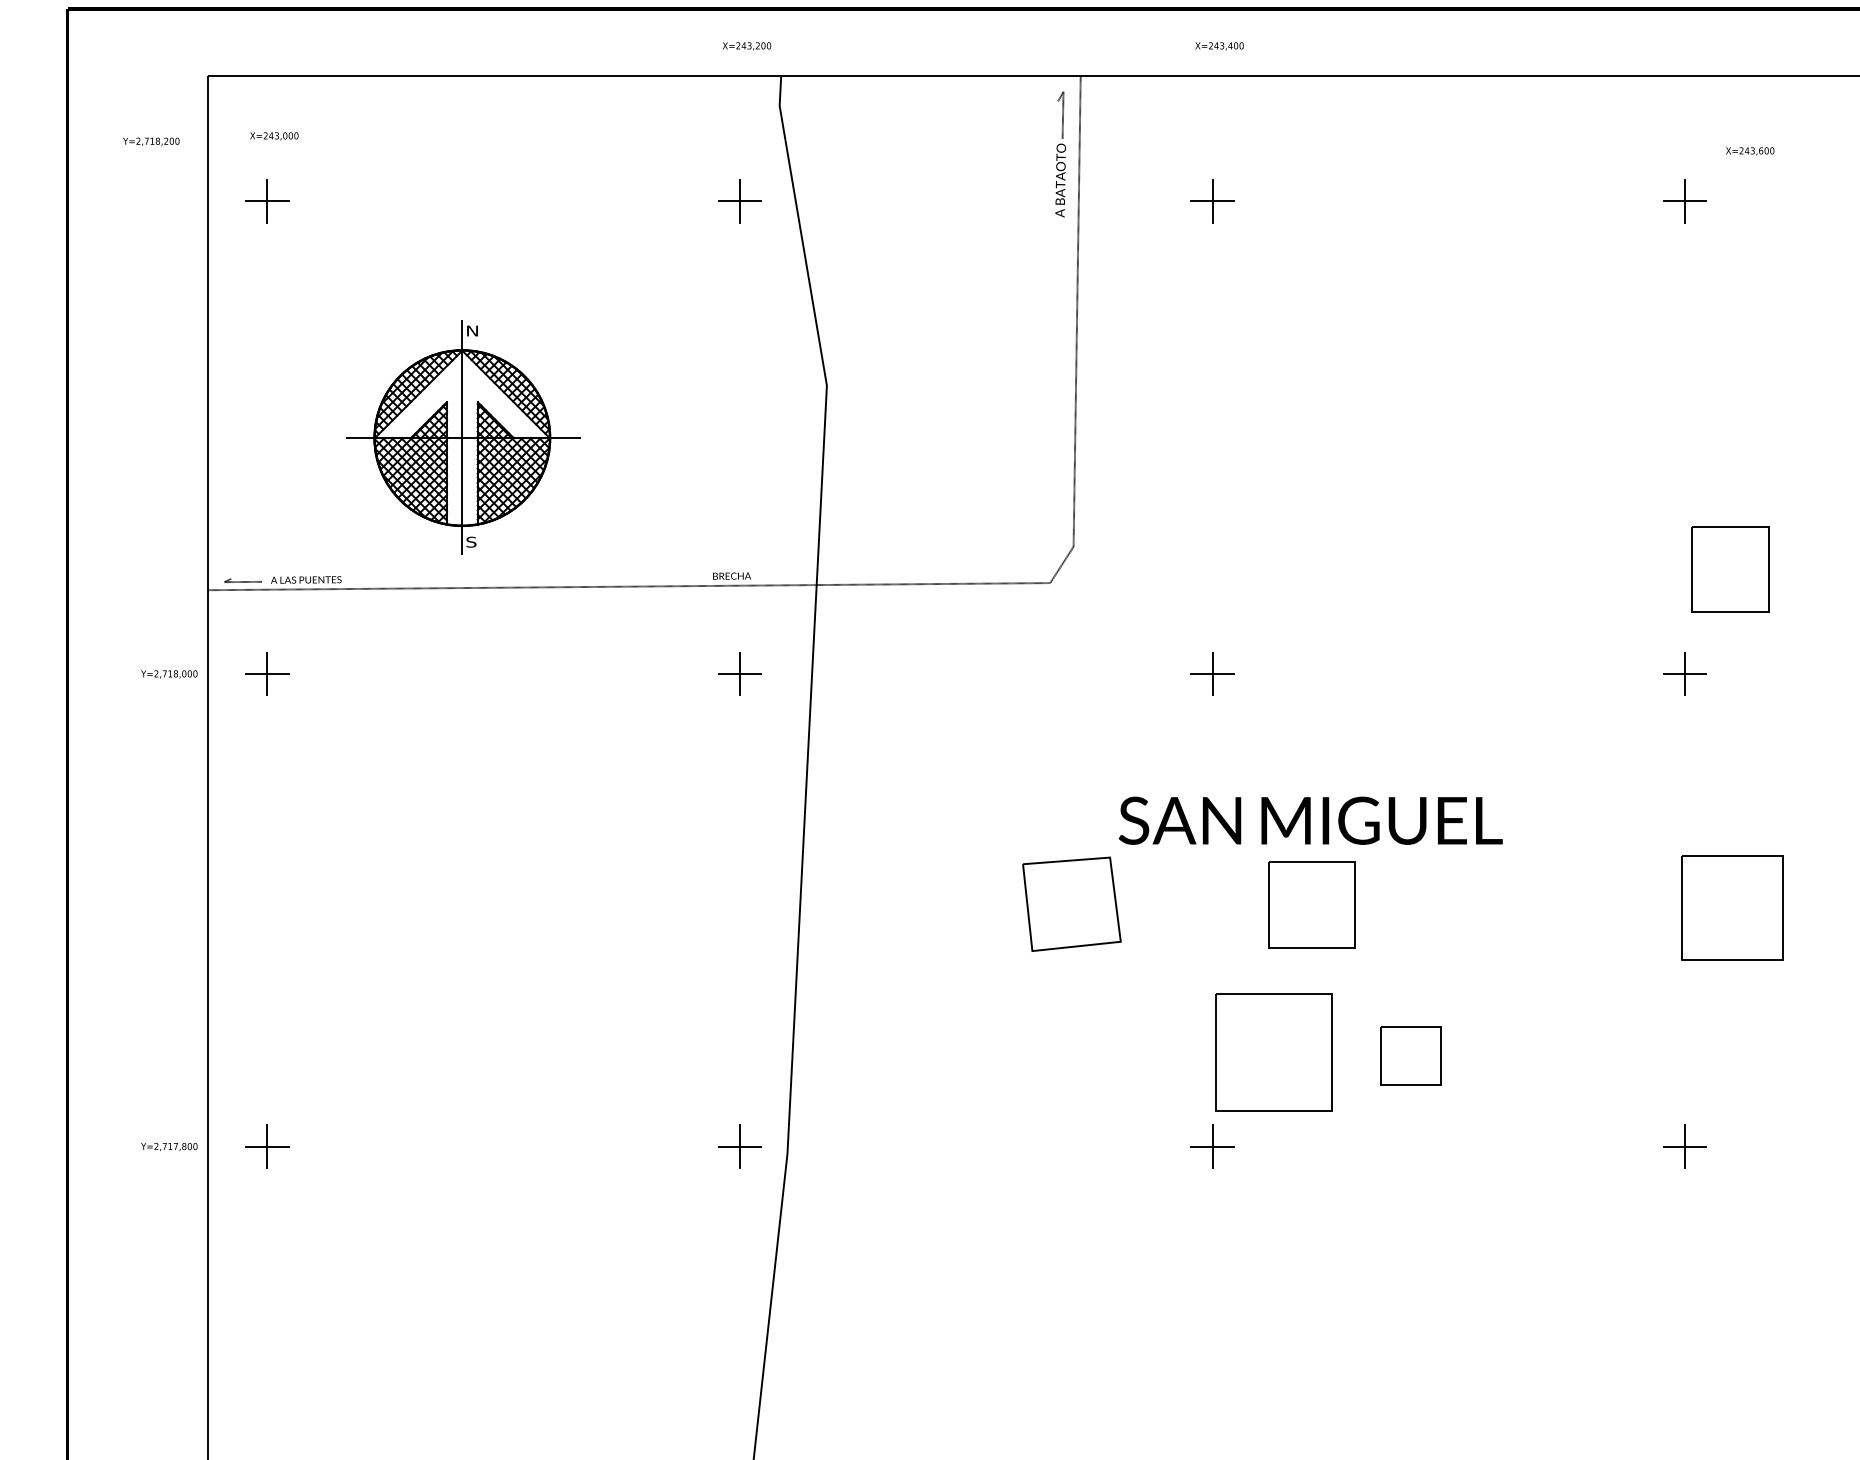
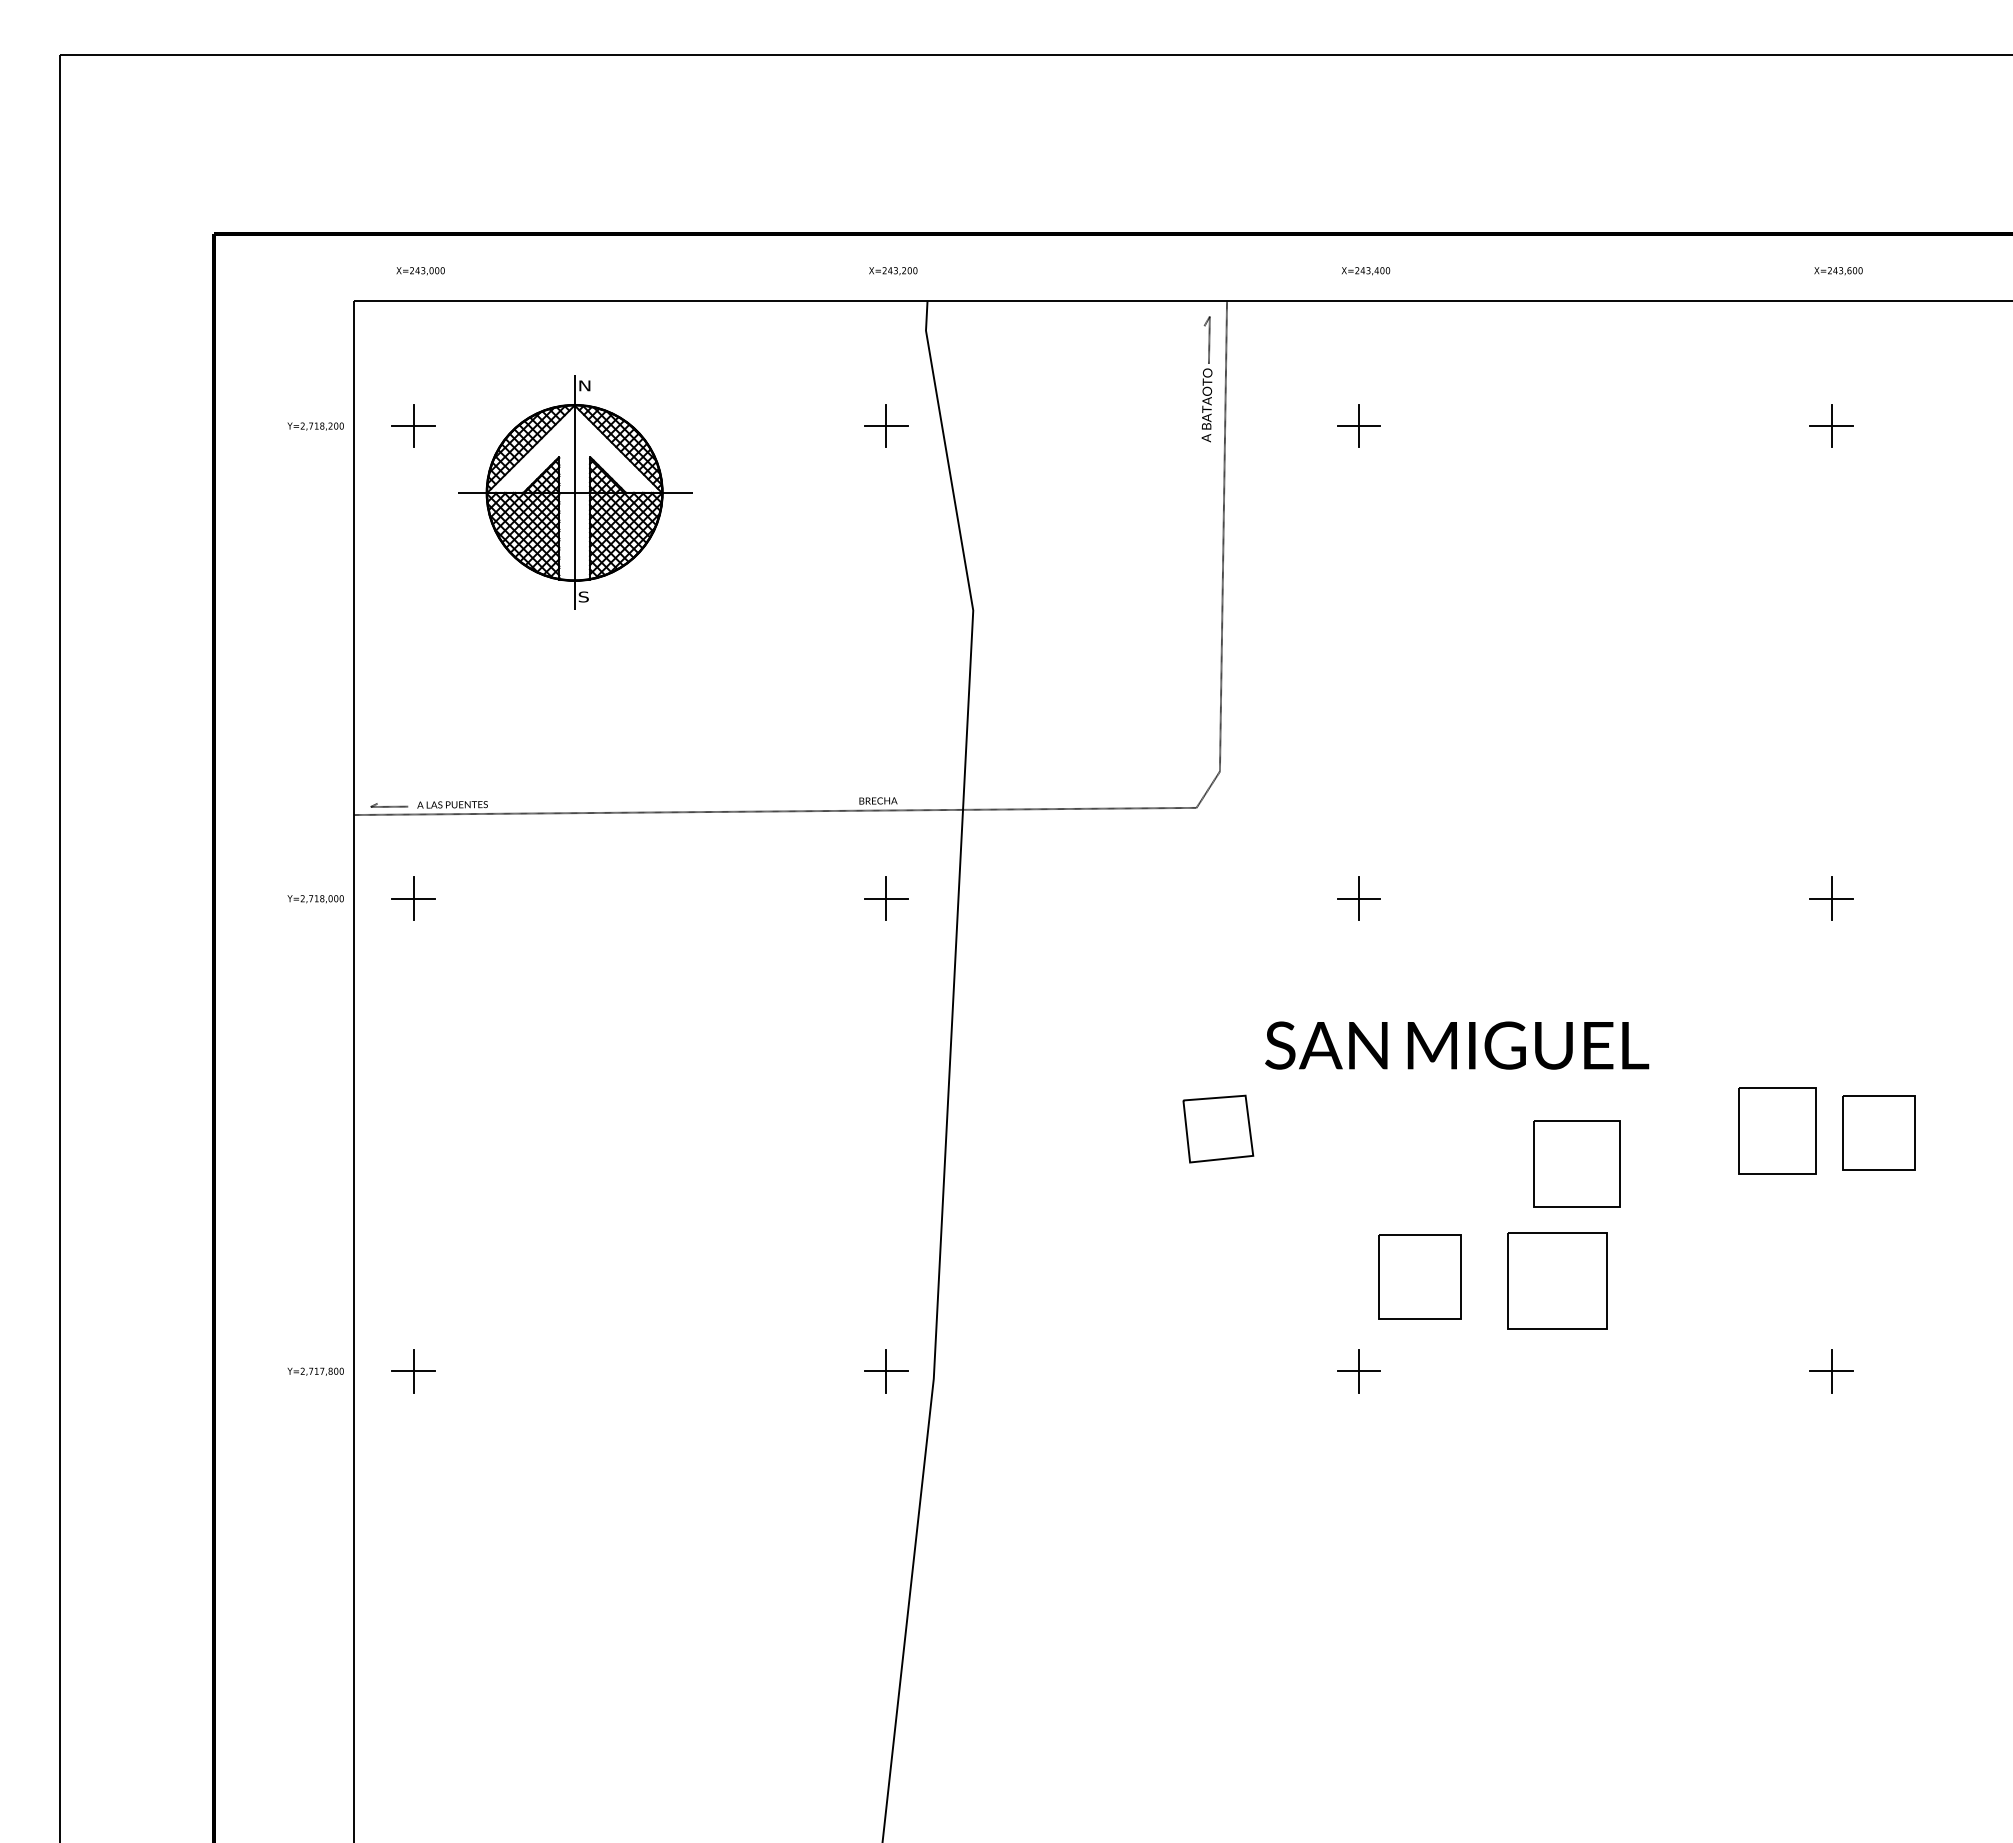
text: (274, 136) -> (420, 271), moved
text: (151, 141) -> (315, 426), moved
text: (1750, 151) -> (1838, 271), moved
part: (463, 437) -> (575, 492), moved
part: (1730, 568) -> (1777, 1130), moved
part: (1072, 903) -> (1218, 1128), size x0.71
part: (1311, 904) -> (1576, 1163), moved
part: (1732, 907) -> (1878, 1132), size x0.71
part: (1273, 1051) -> (1419, 1276), size x0.71
part: (1411, 1055) -> (1557, 1280), size x1.67

